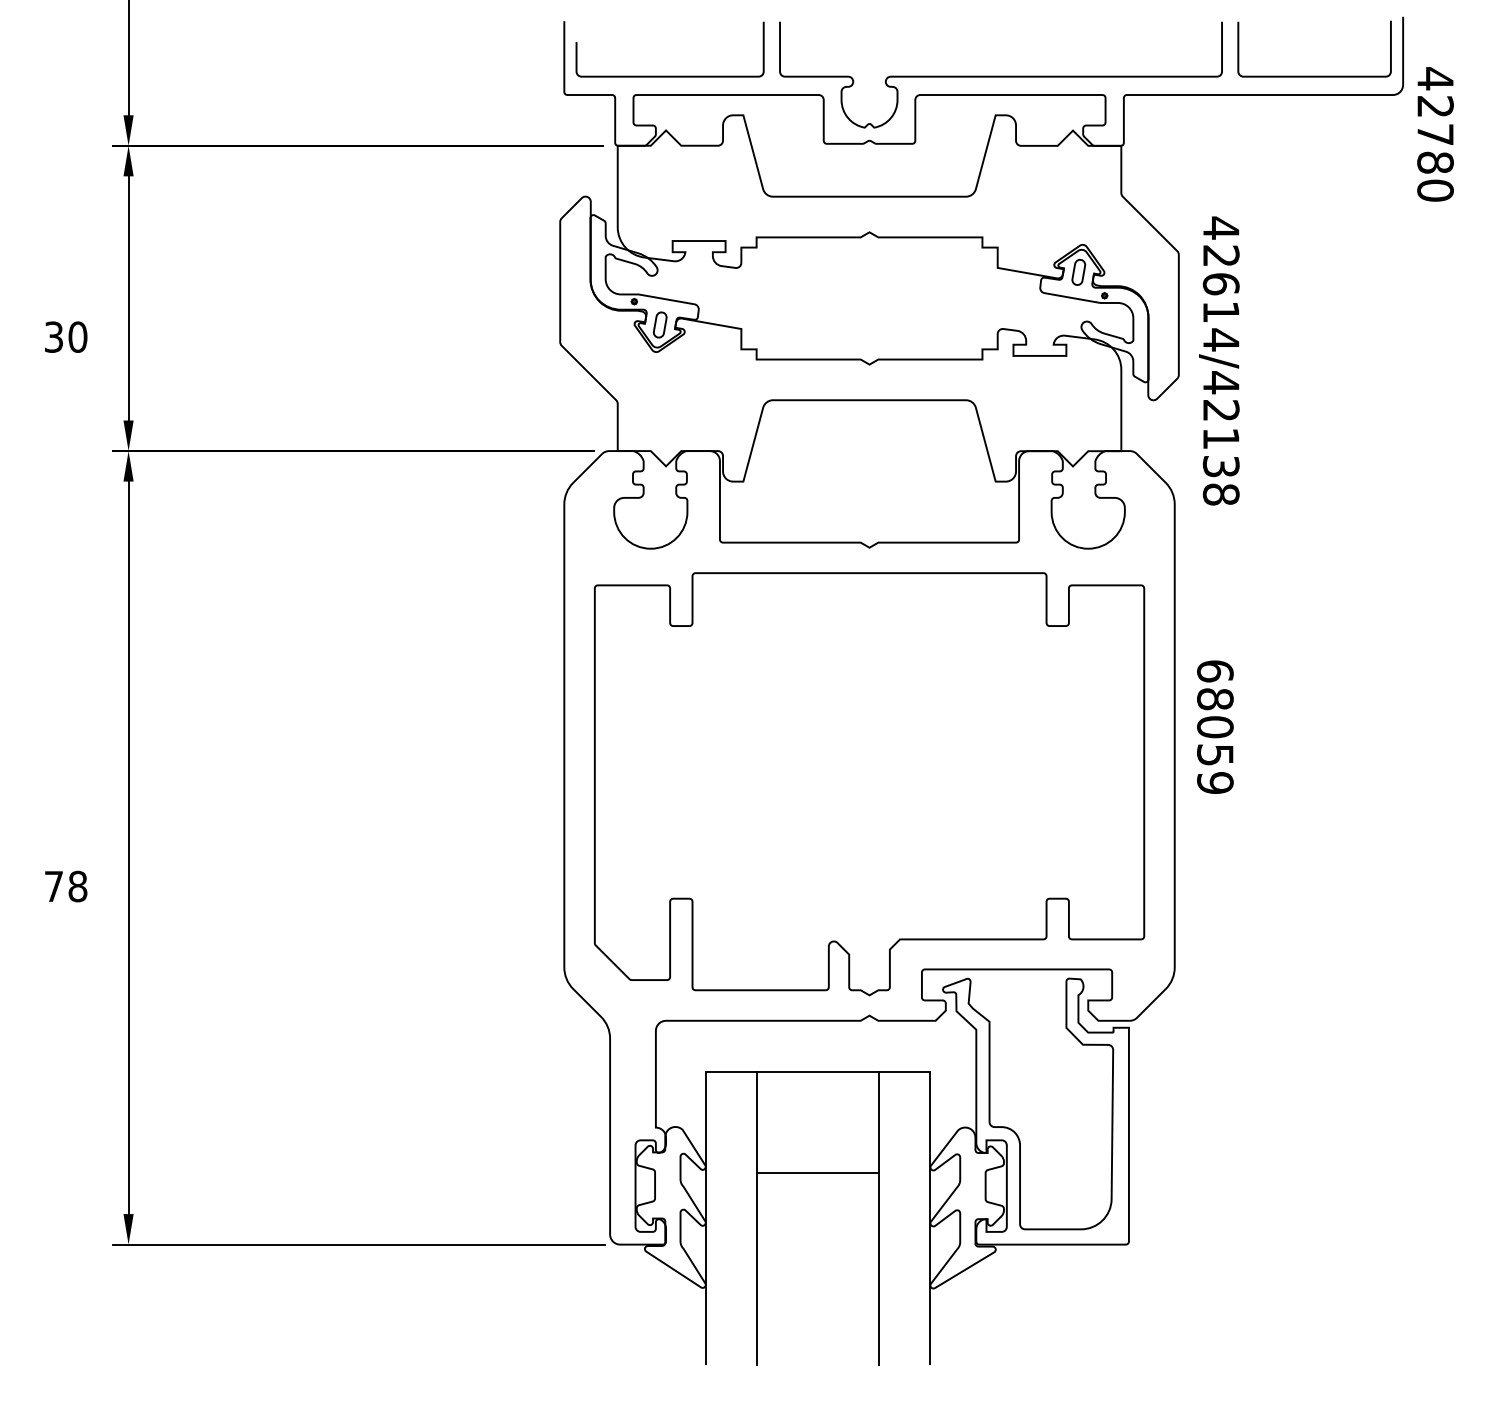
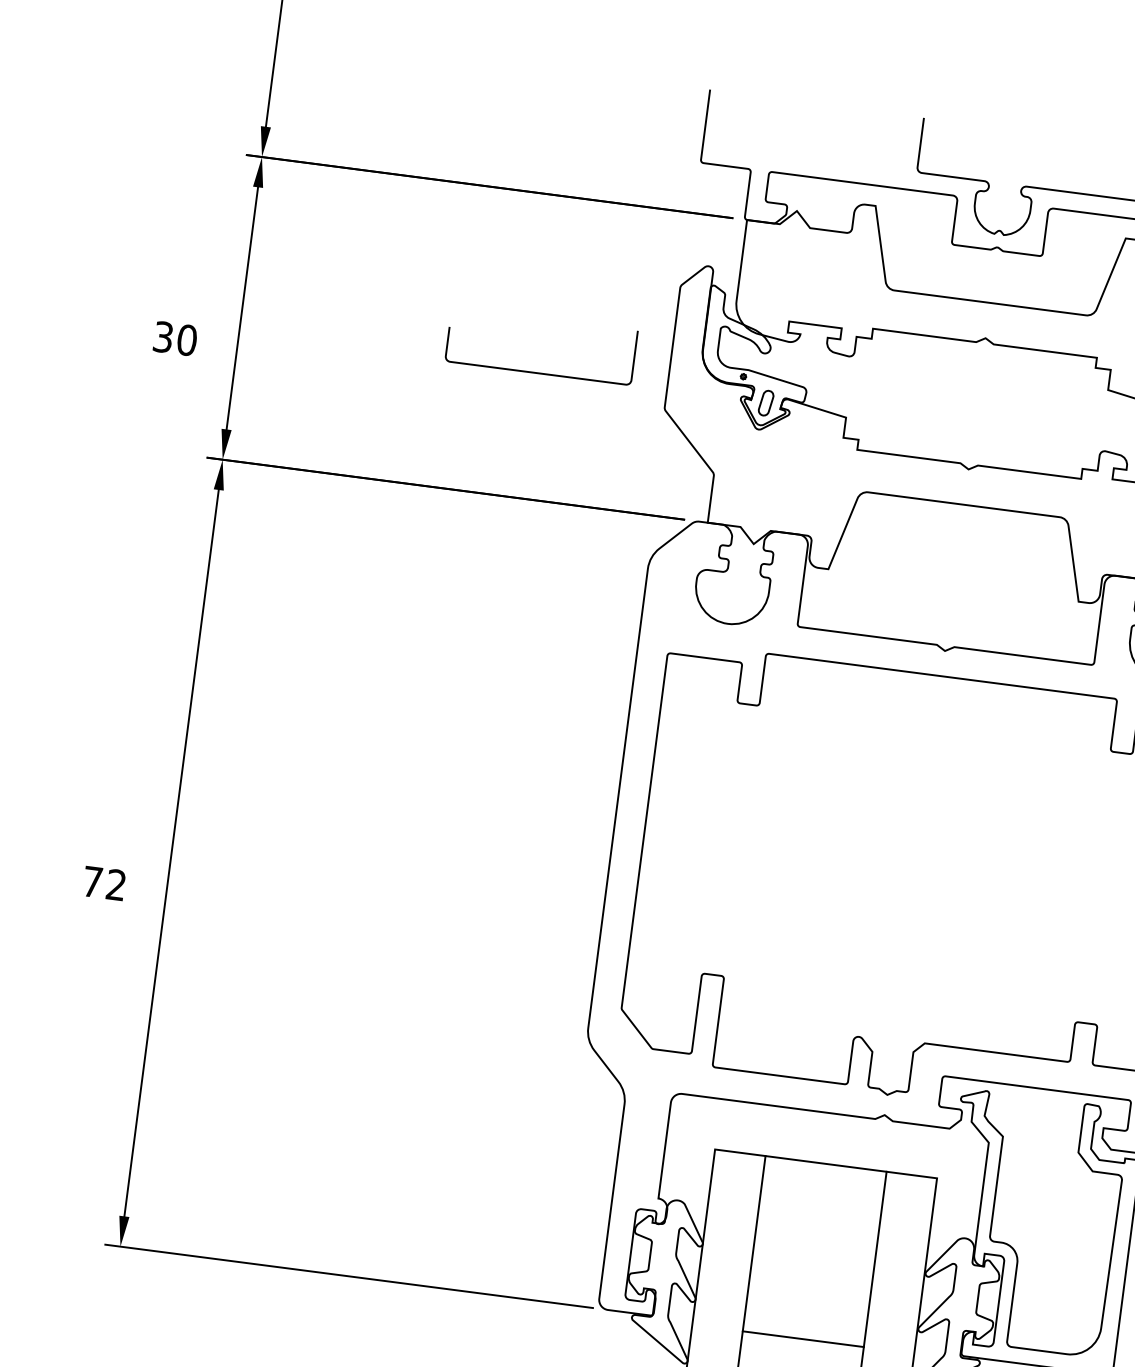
curve: (669, 75) -> (537, 371), moved
text: (77, 886) -> (115, 884), 78 -> 72
line: (817, 1173) -> (803, 1339), moved

